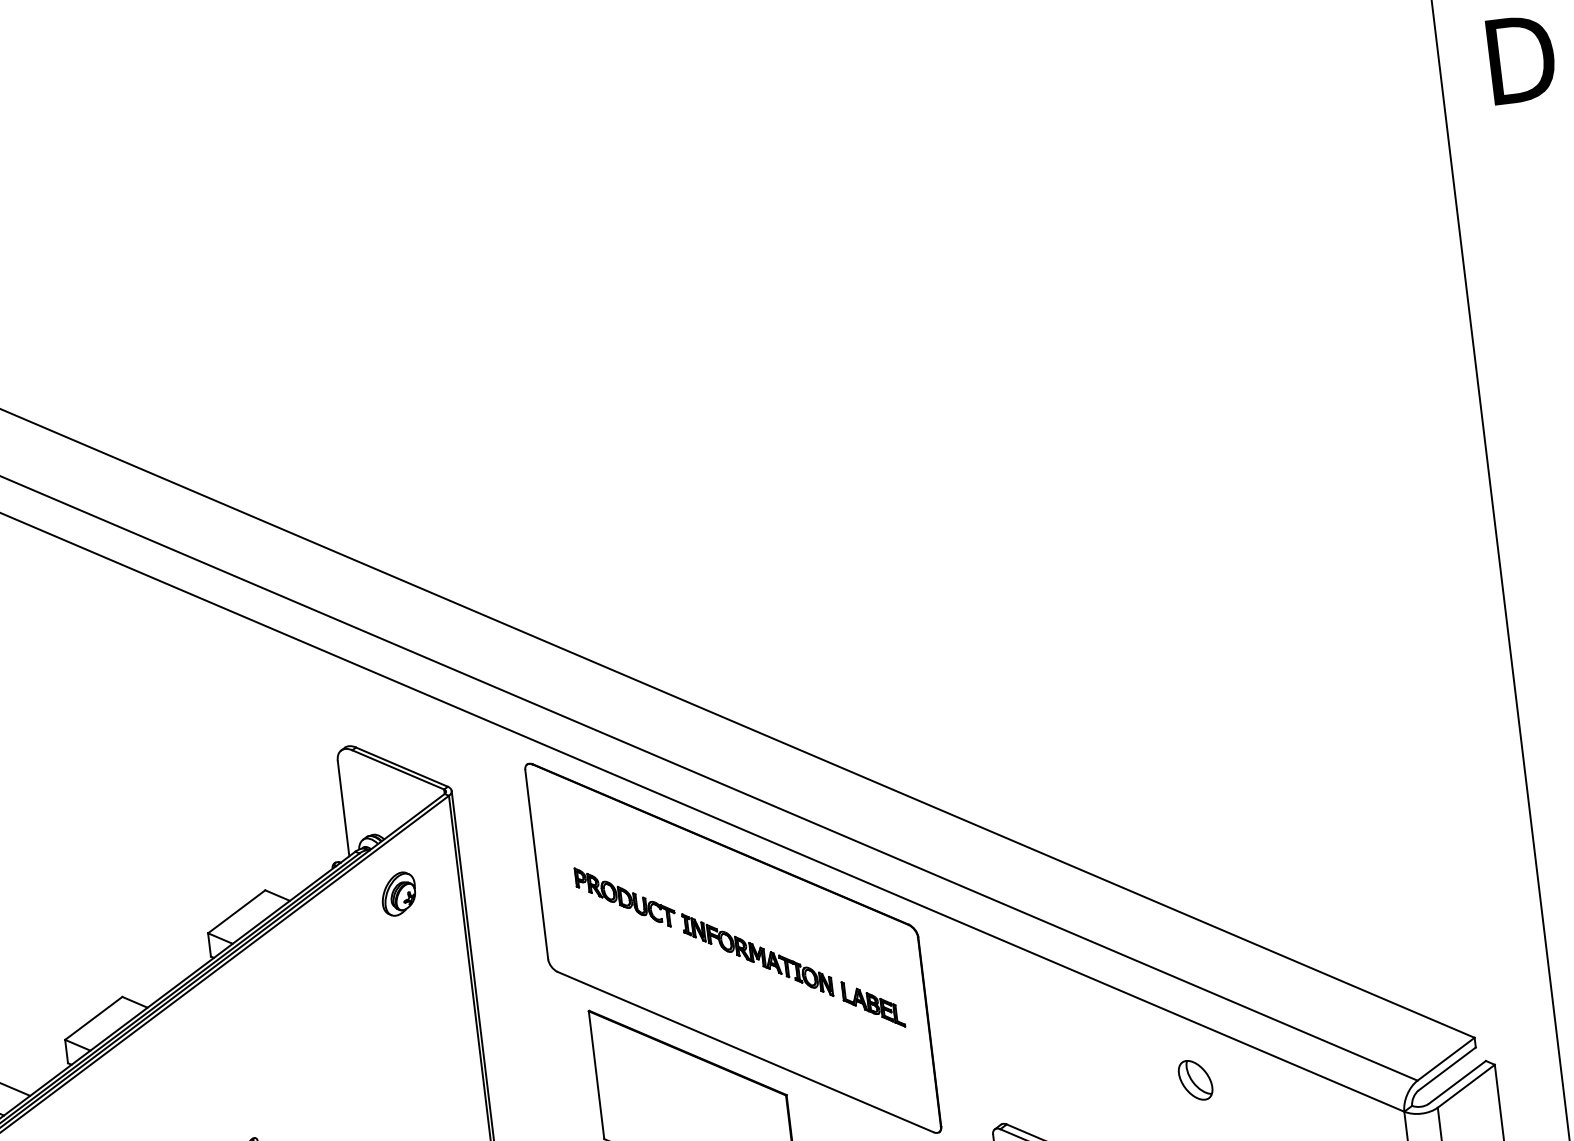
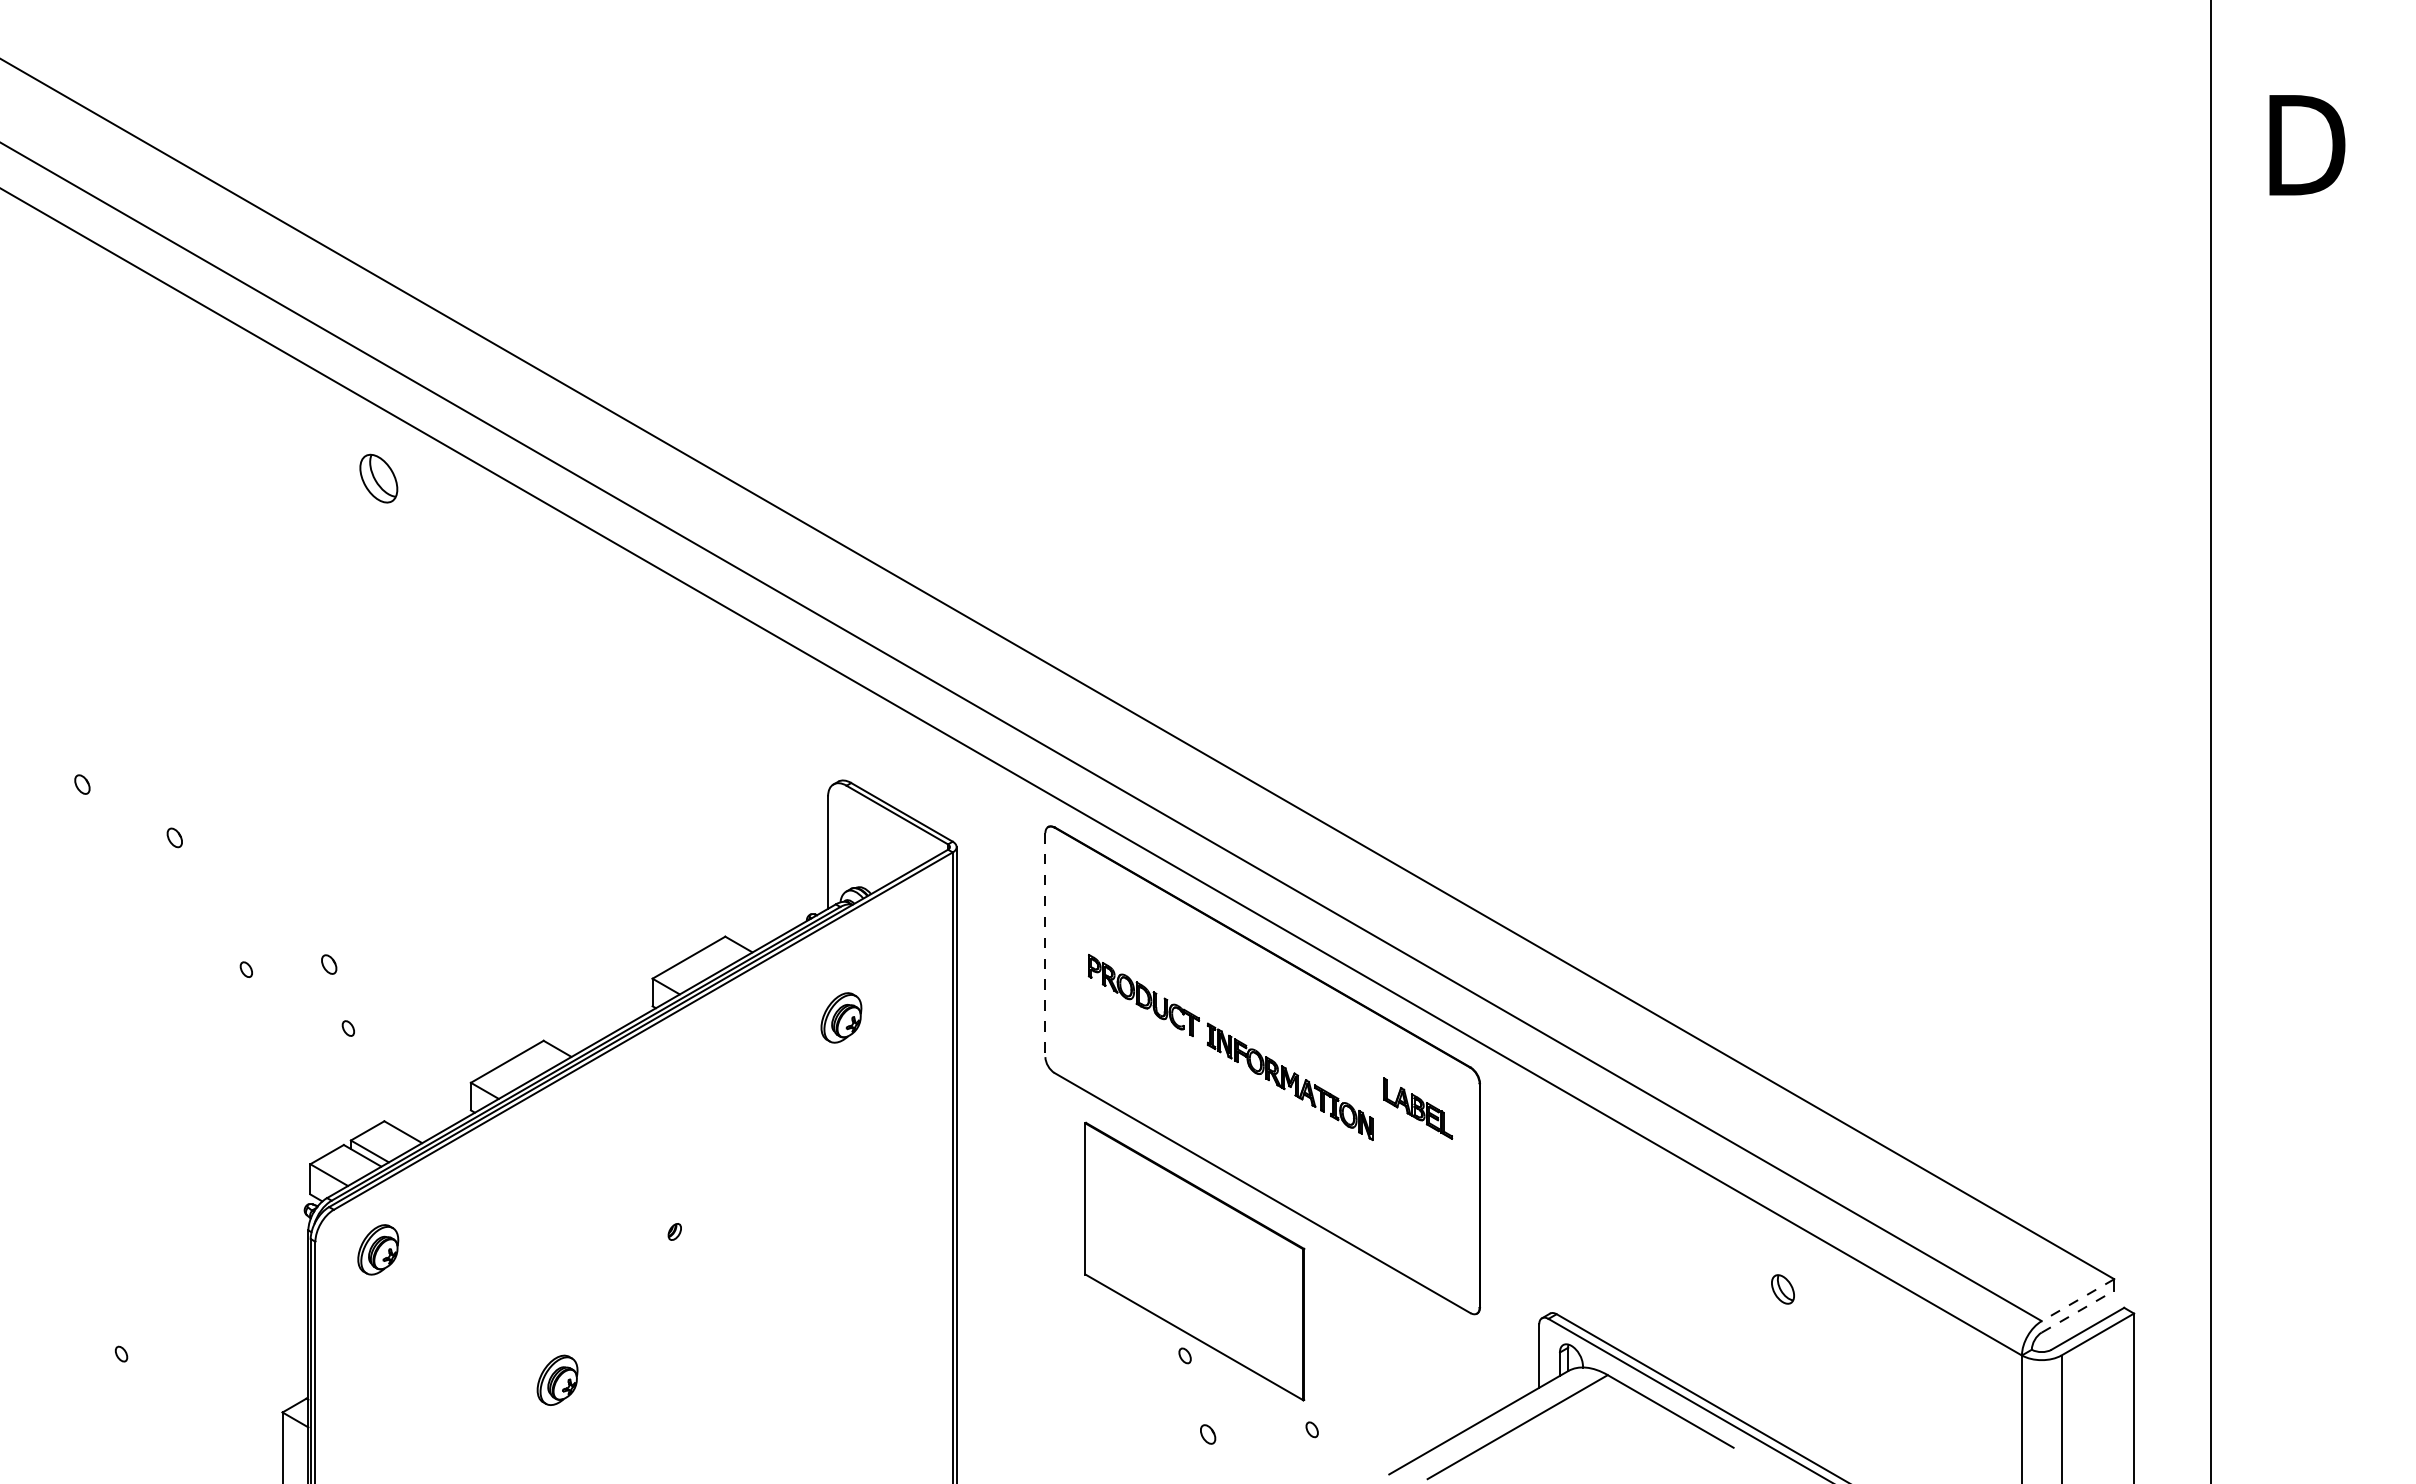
line: (536, 865) -> (1045, 945), solid -> dashed
part: (398, 893) -> (841, 1017), moved
part: (873, 1004) -> (1418, 1108), moved
line: (1446, 1059) -> (2078, 1300), solid -> dashed
line: (1447, 1068) -> (2078, 1311), solid -> dashed
part: (1195, 1080) -> (1782, 1289), size x0.6

